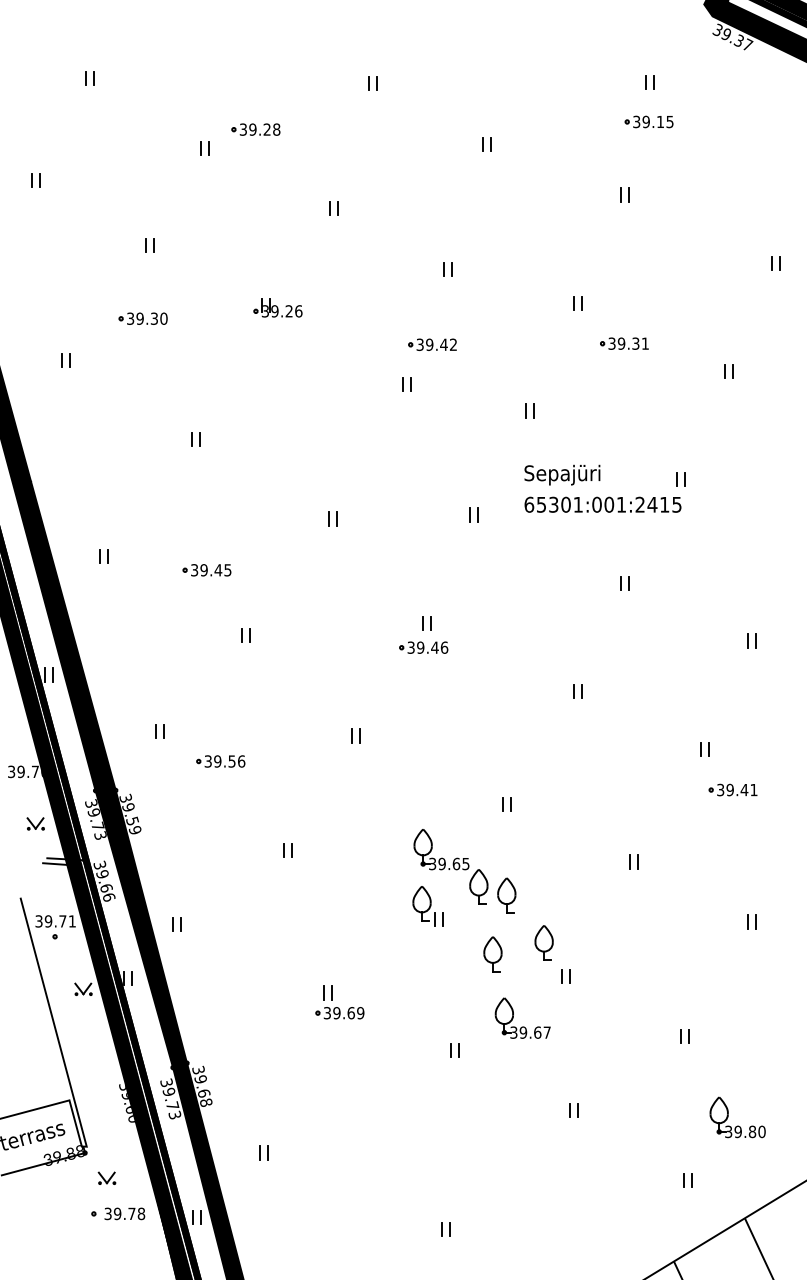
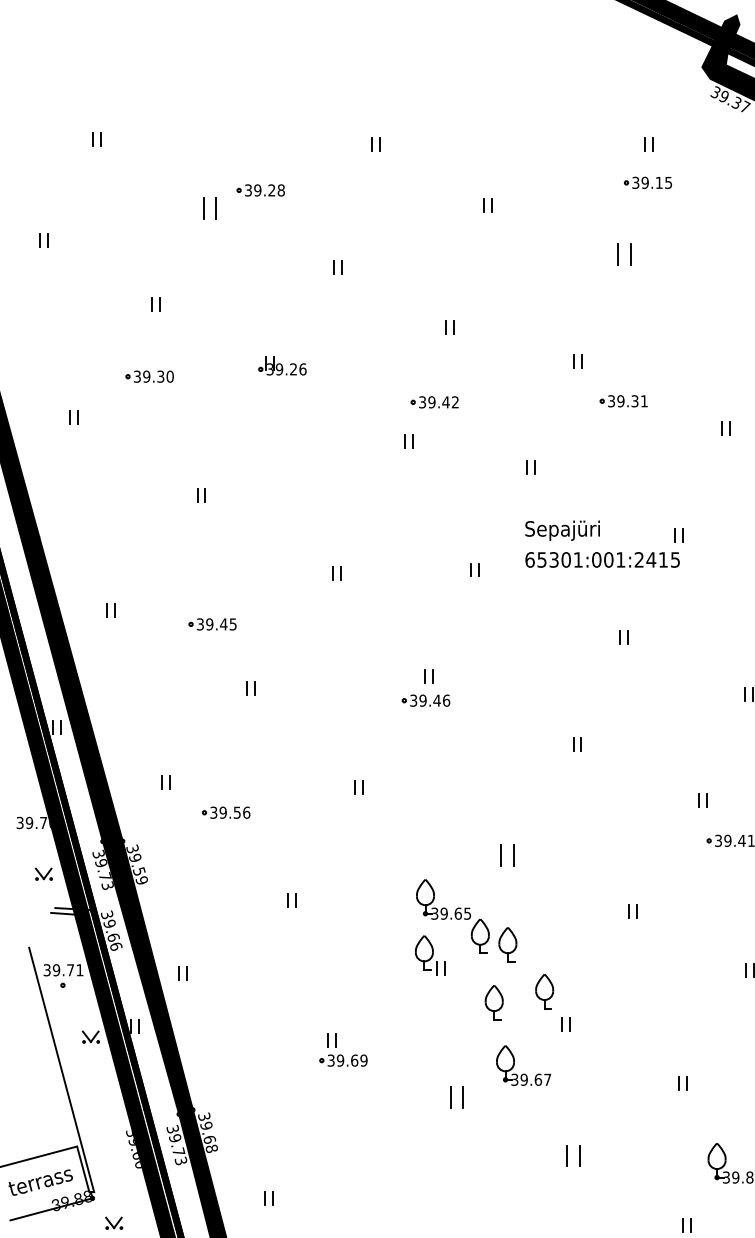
part: (204, 148) -> (210, 209), size x1.6
part: (624, 194) -> (623, 254), size x1.6
part: (506, 804) -> (507, 855), size x1.6
part: (454, 1050) -> (456, 1097), size x1.6
part: (573, 1110) -> (573, 1156), size x1.6

